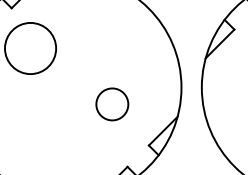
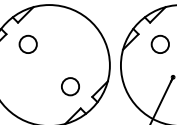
circle: (29, 48) -> (27, 44), size x0.62
circle: (112, 104) -> (70, 86), moved

